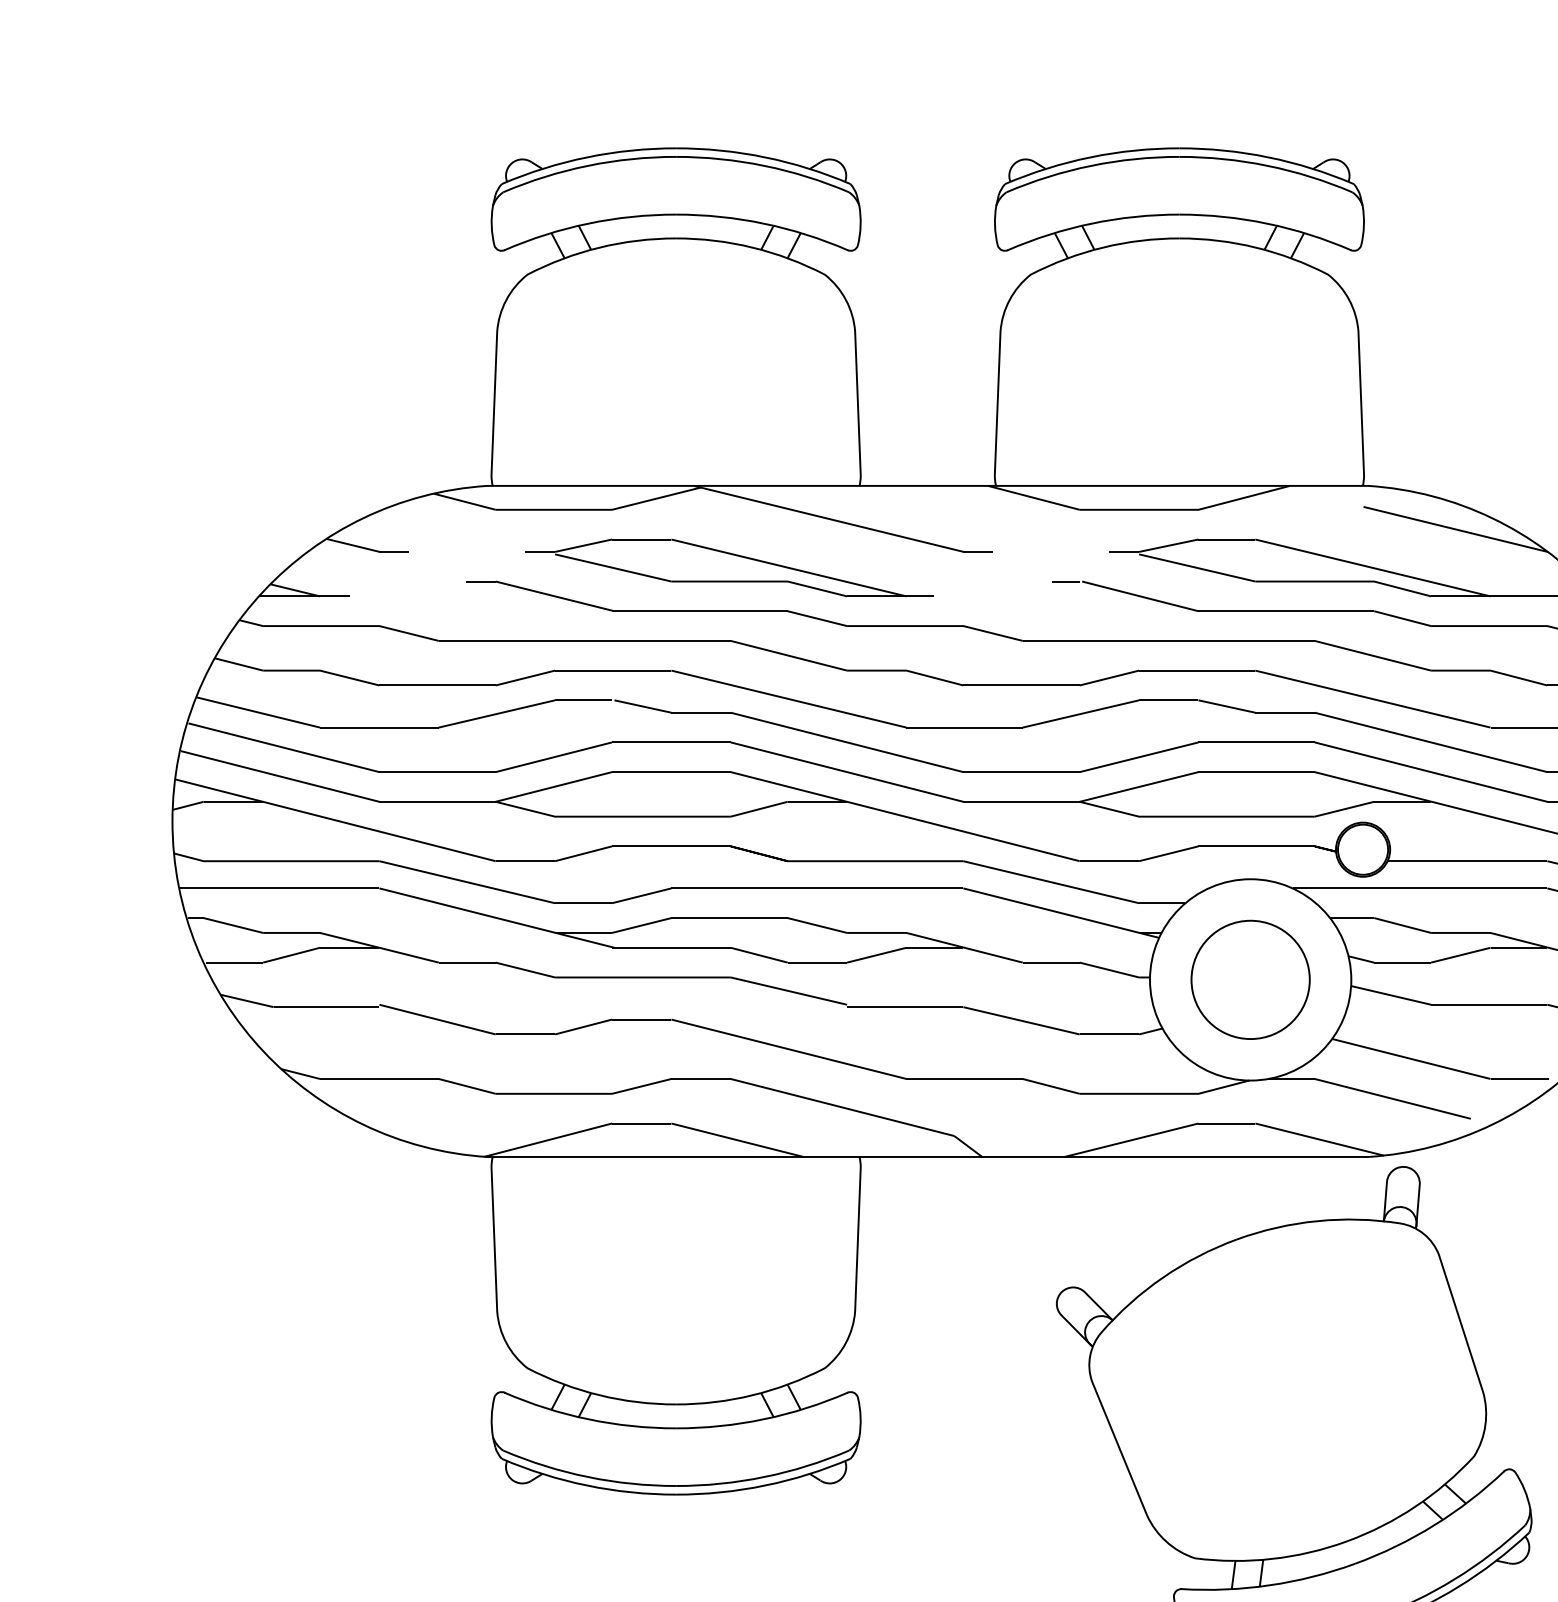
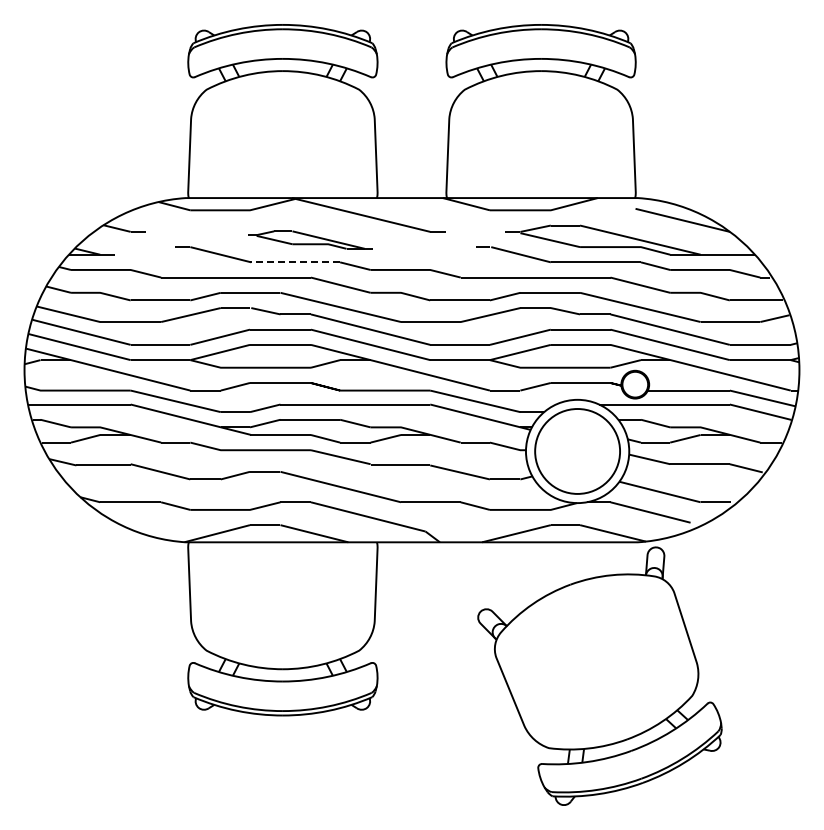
part: (729, 566) -> (310, 239), size x0.6
line: (698, 611) -> (294, 262), solid -> dashed
circle: (1250, 979) -> (577, 451), size x1.4

